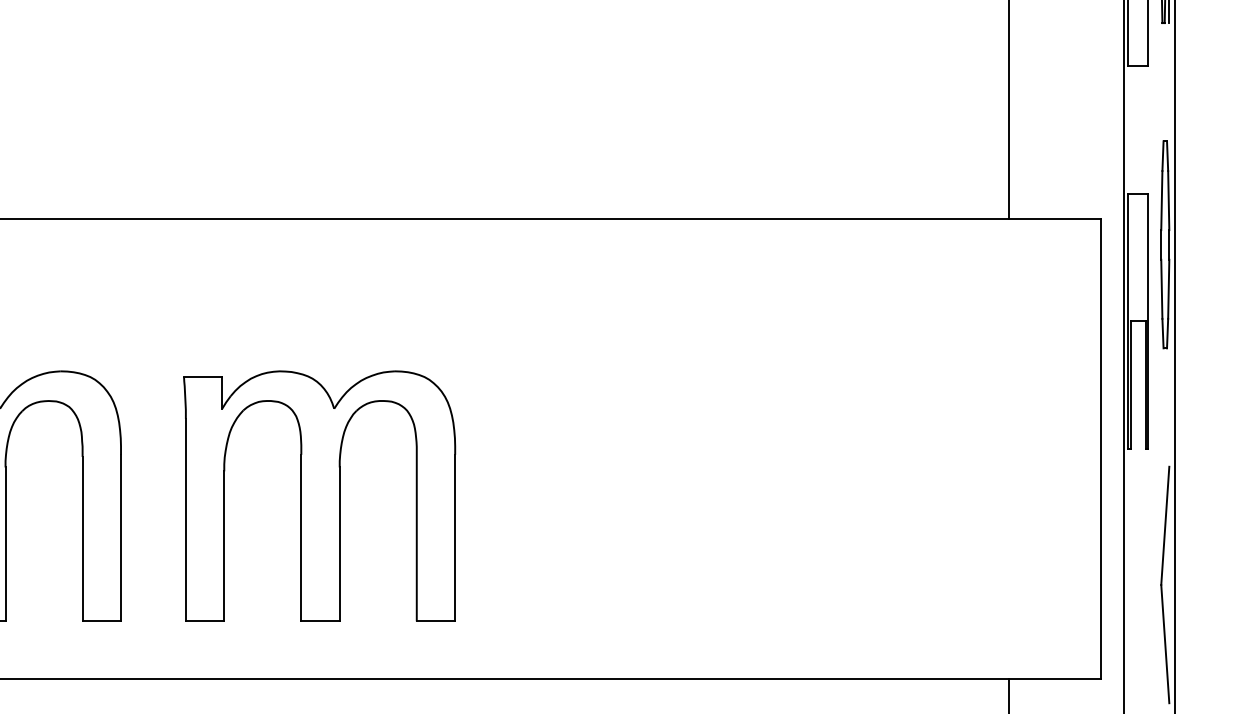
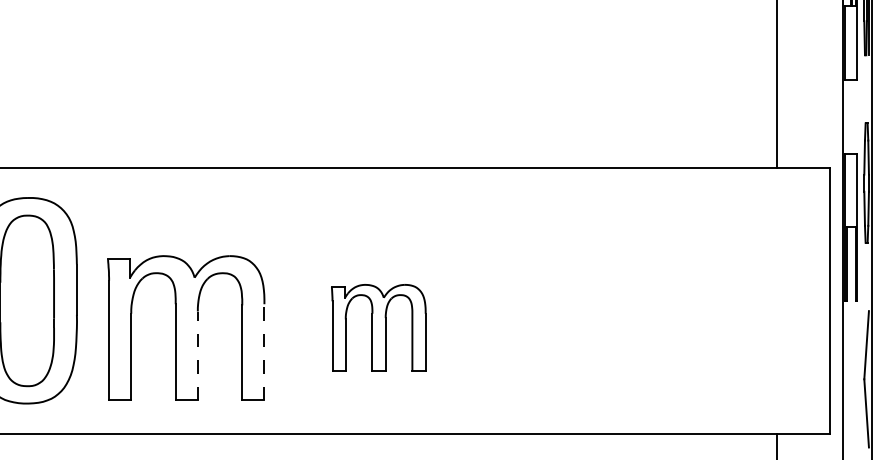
part: (318, 495) -> (378, 327), size x0.6
line: (121, 536) -> (264, 351), solid -> dashed
line: (4, 543) -> (197, 355), solid -> dashed

